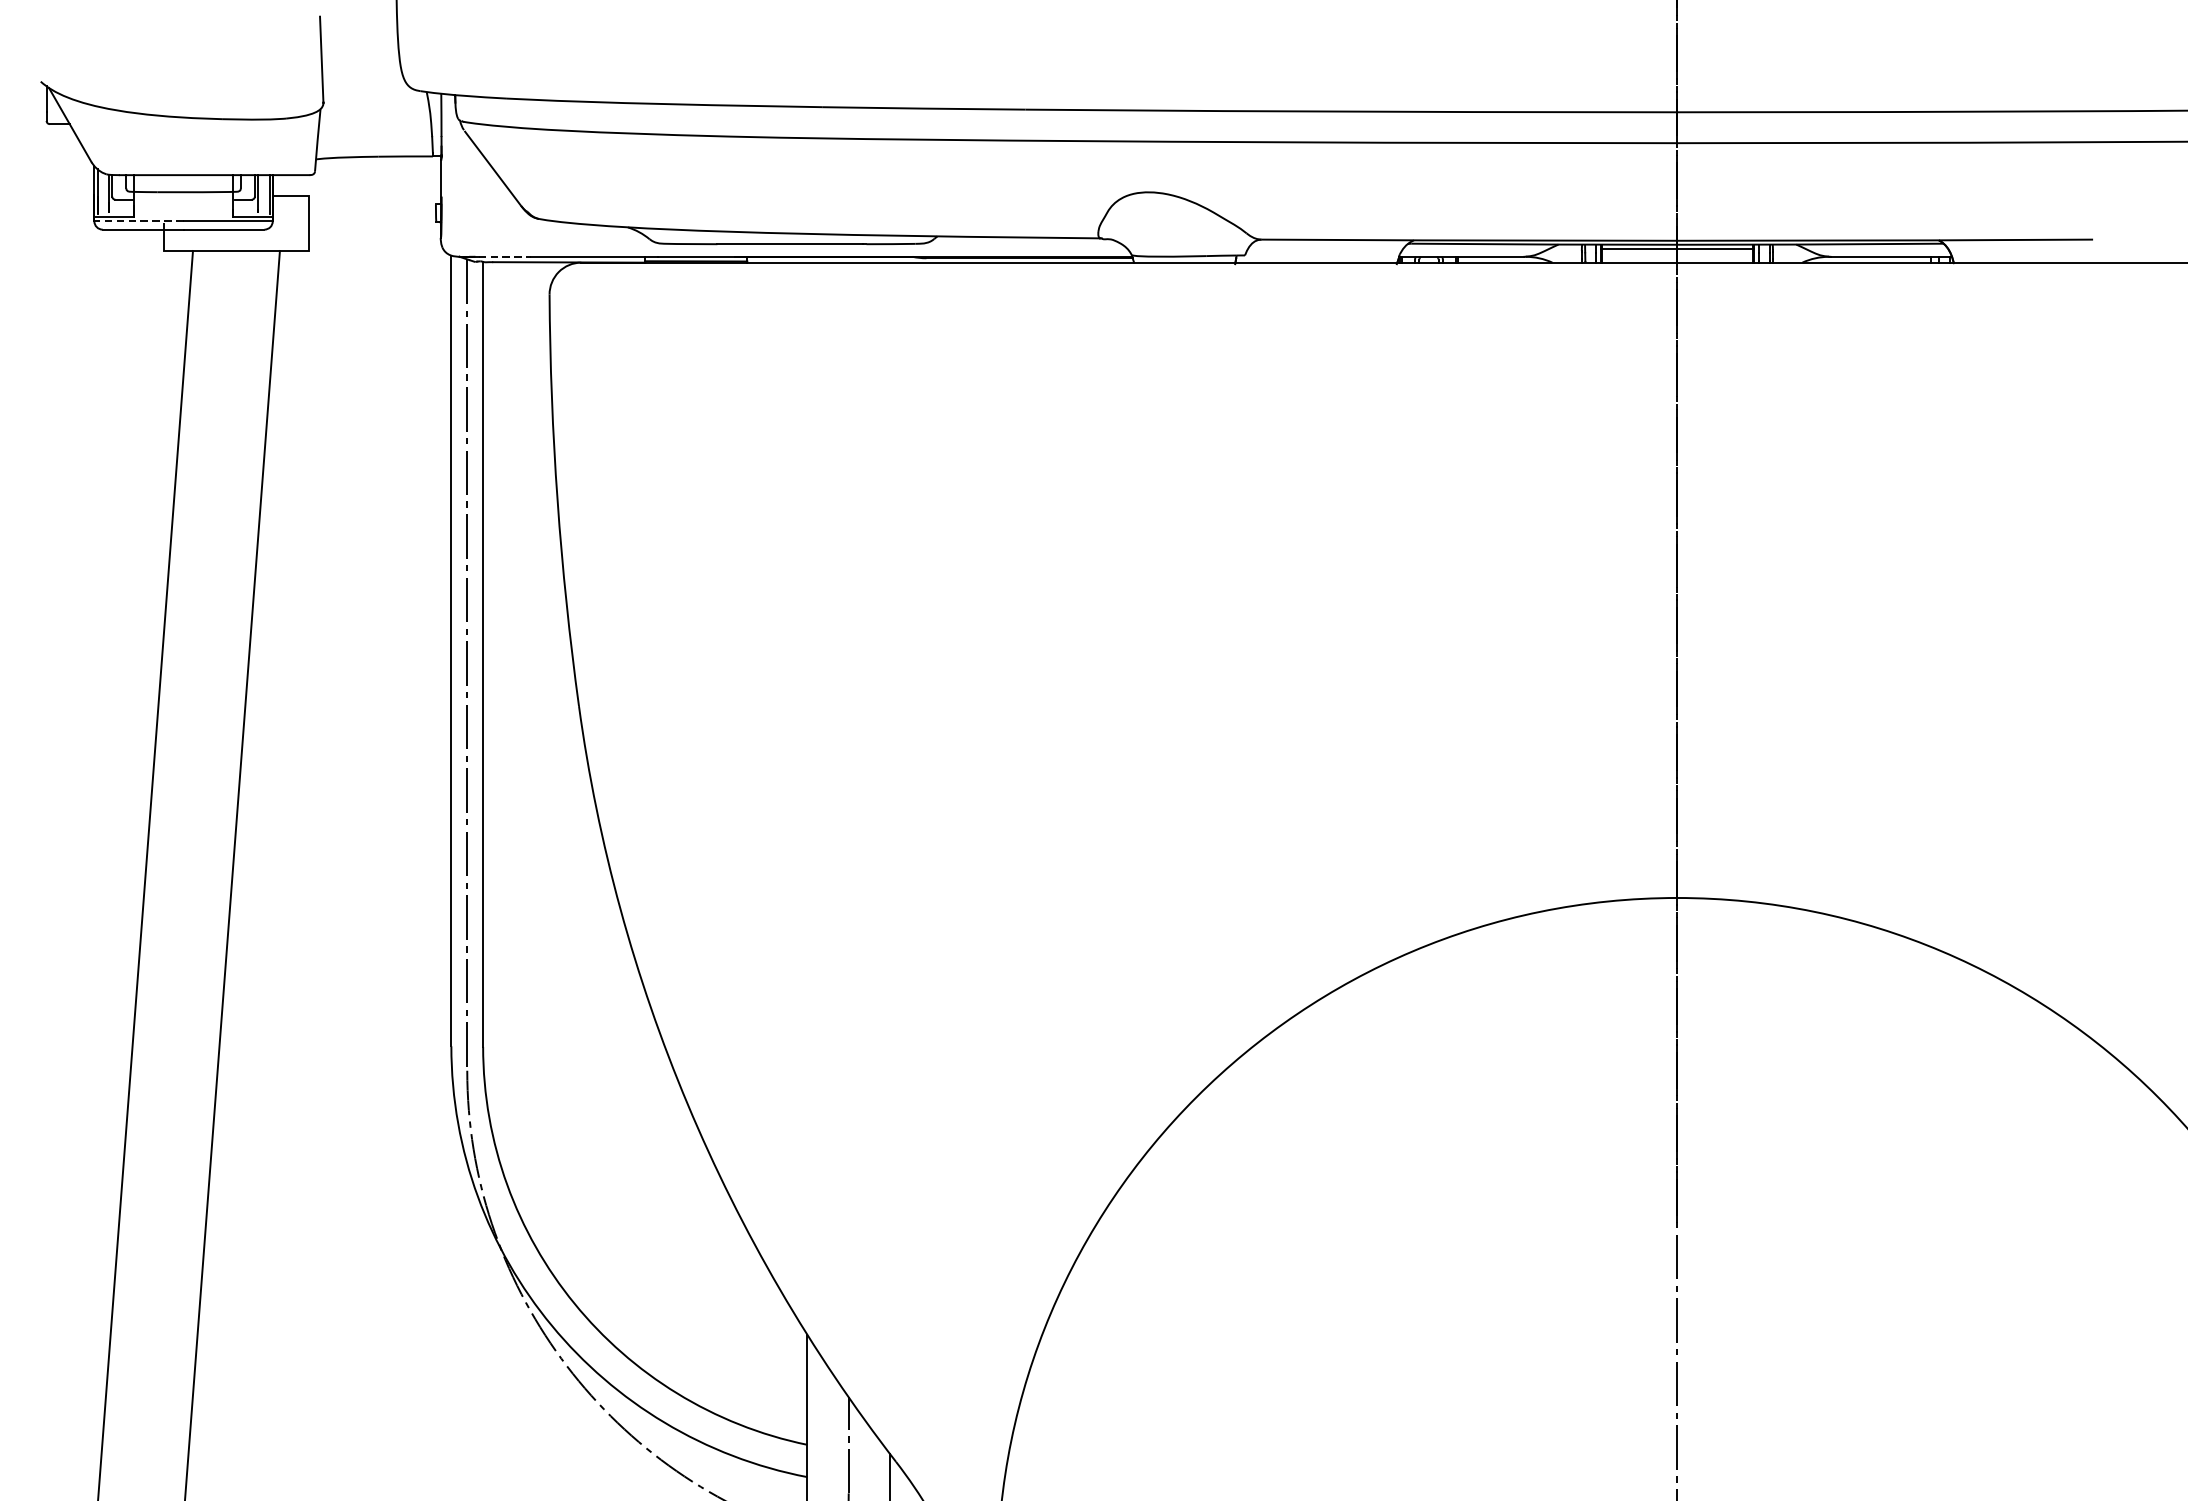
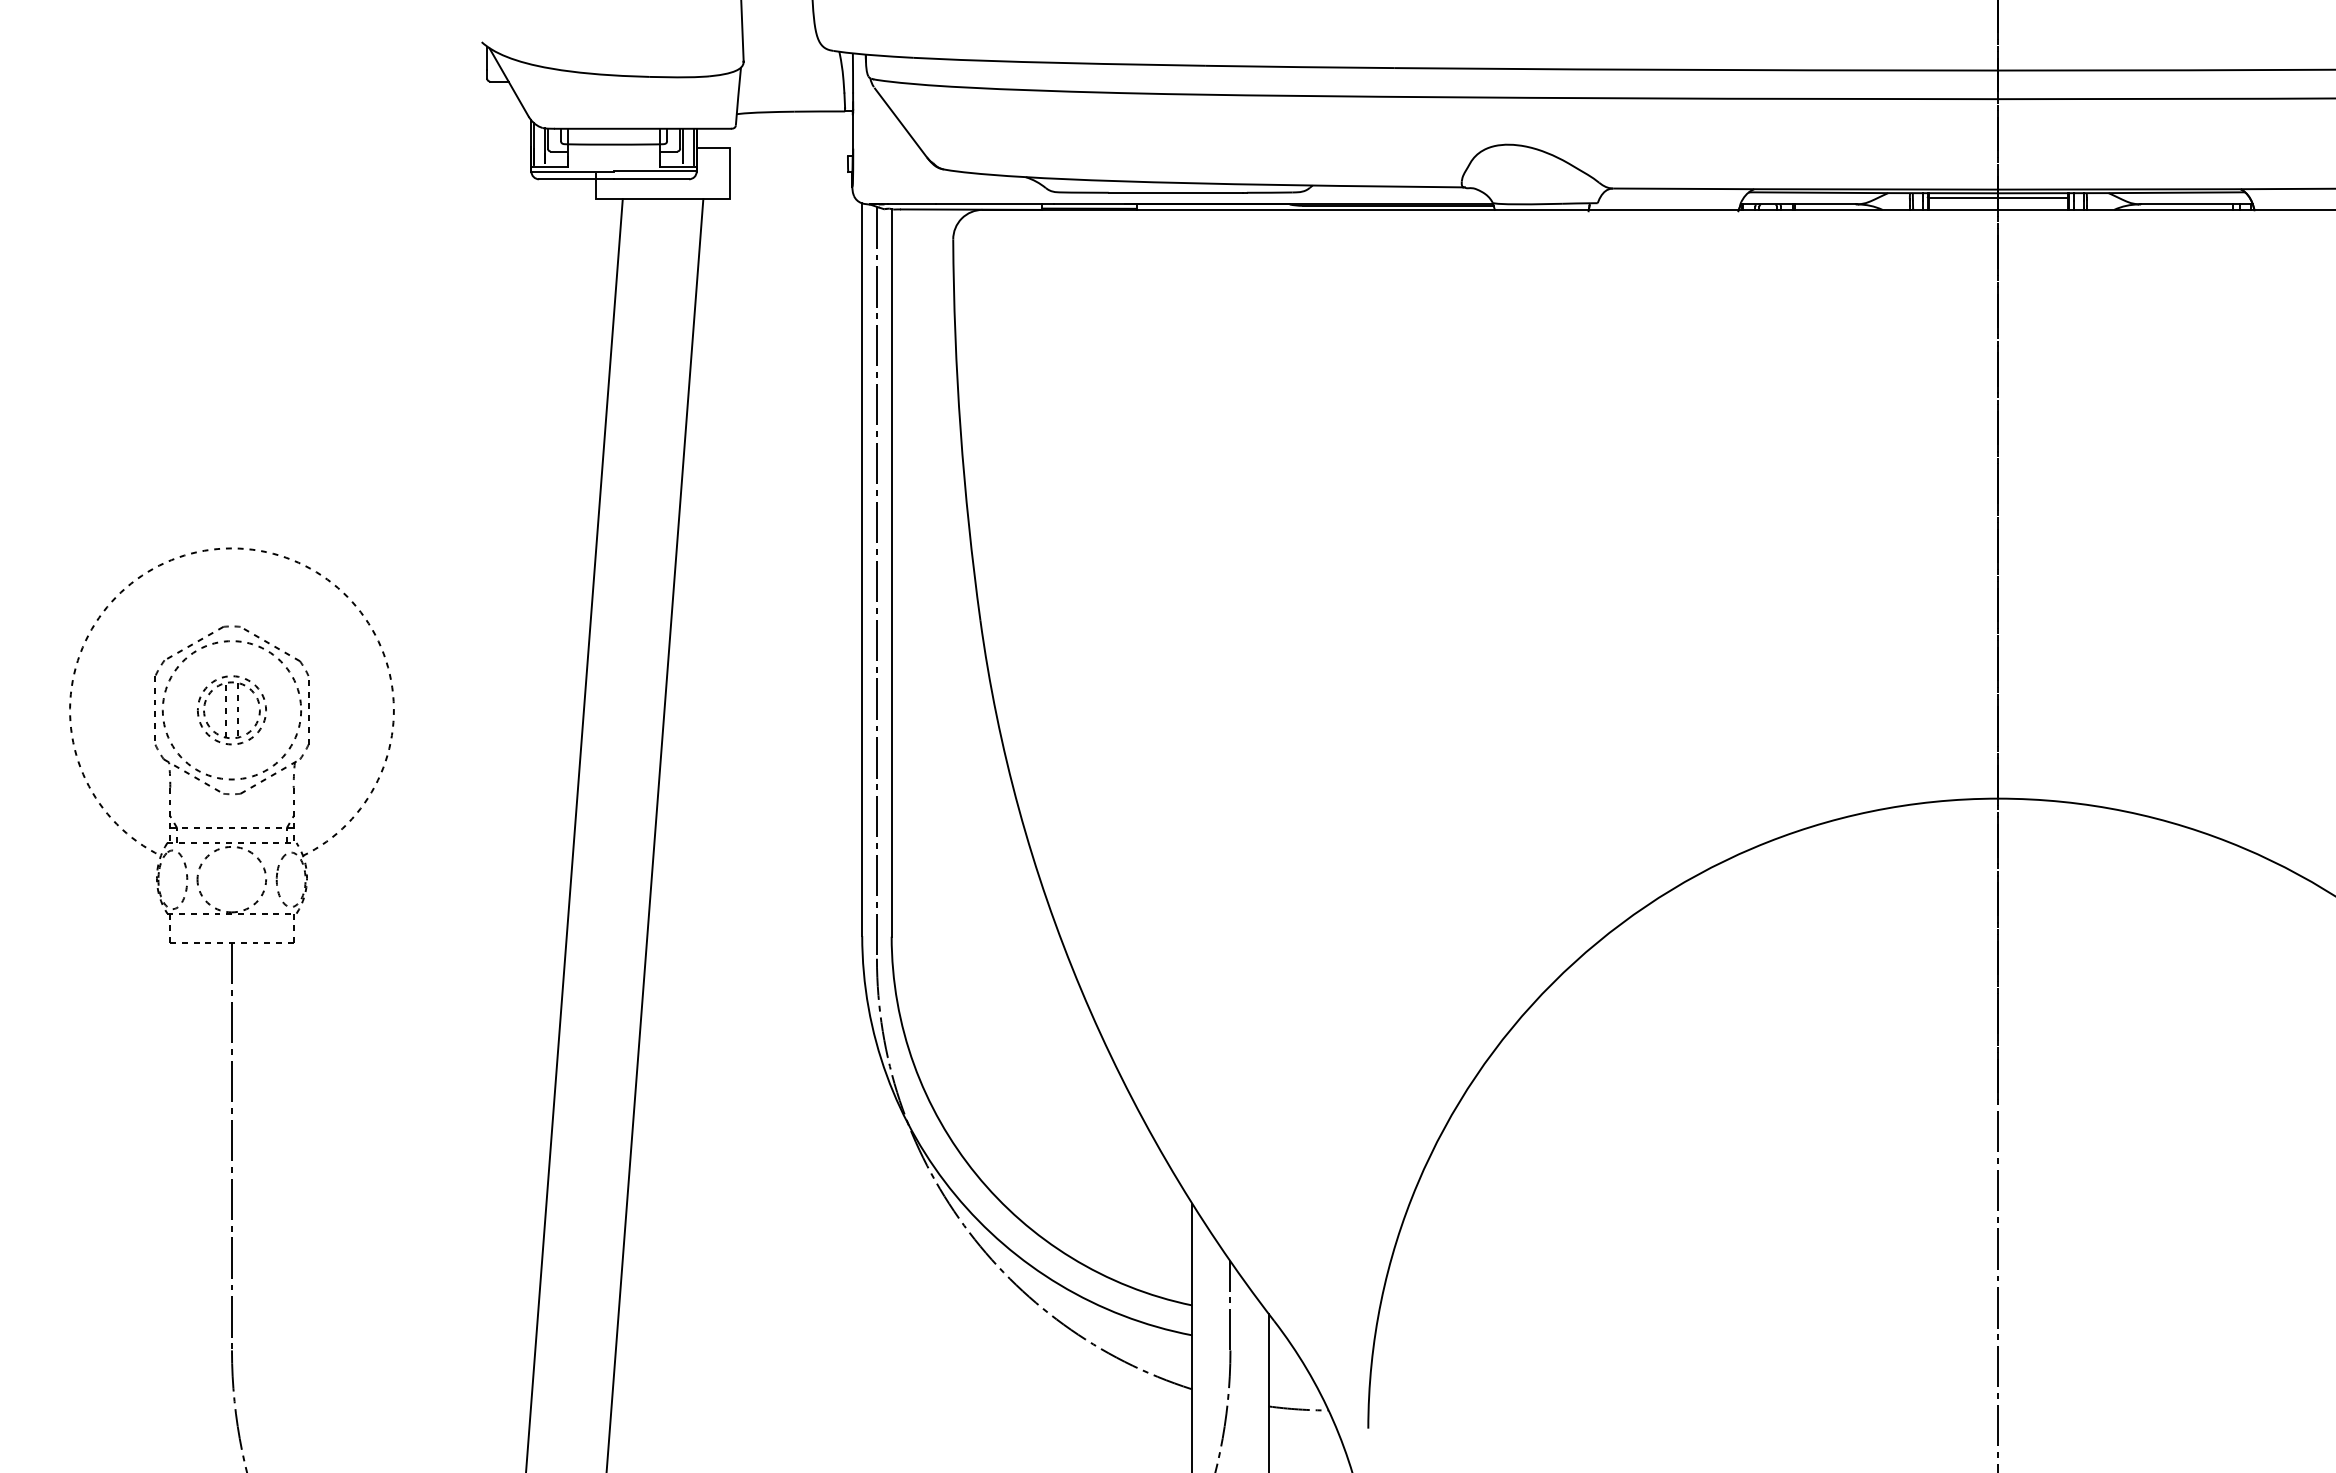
line: (138, 221) -> (572, 171), dashed -> solid
line: (505, 256) -> (912, 204), dashed -> solid

